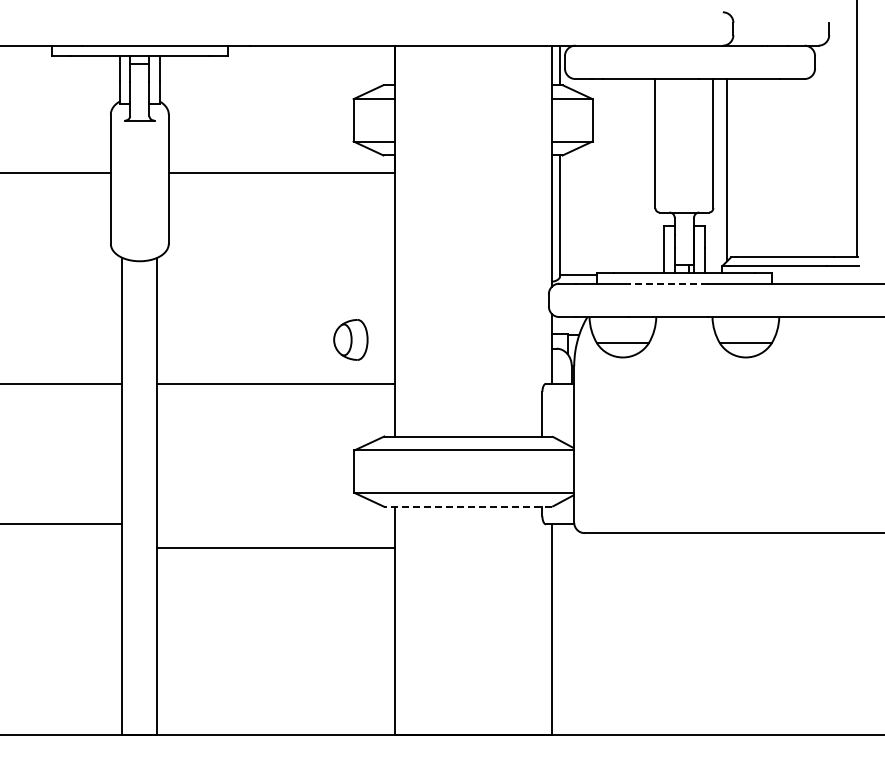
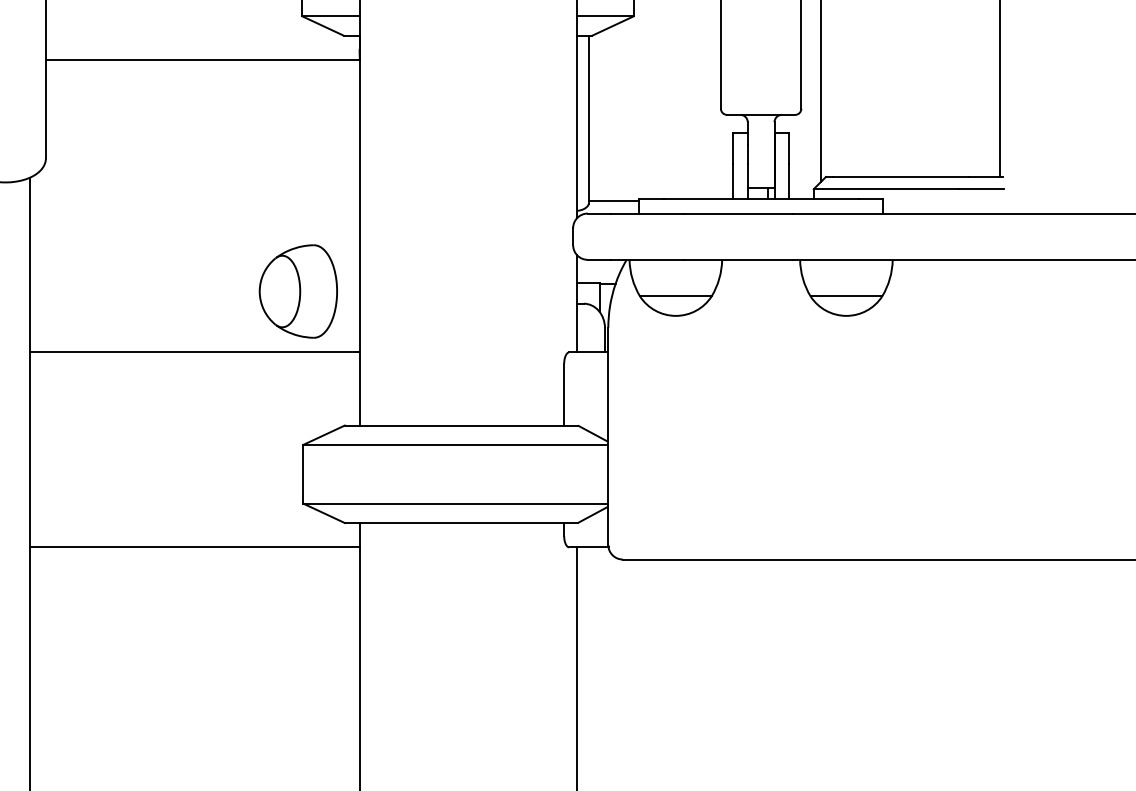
line: (667, 283) -> (737, 213), dashed -> solid
part: (350, 339) -> (298, 290), size x1.67
line: (467, 506) -> (460, 522), dashed -> solid
line: (276, 548) -> (195, 547), moved

